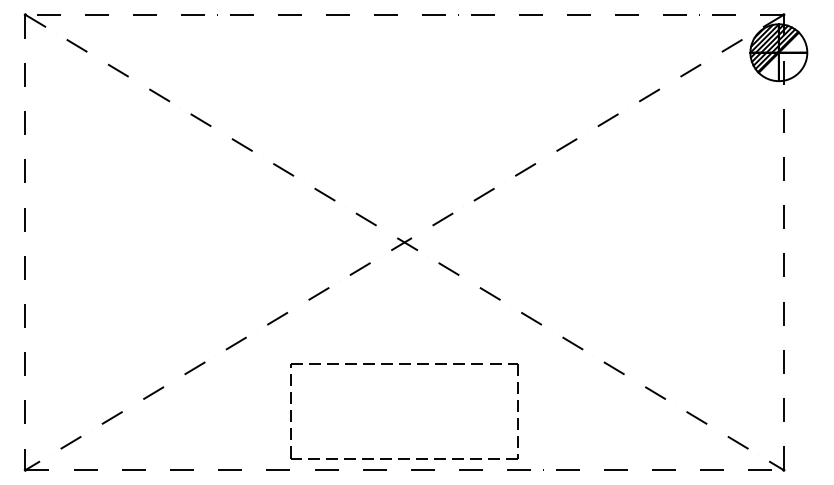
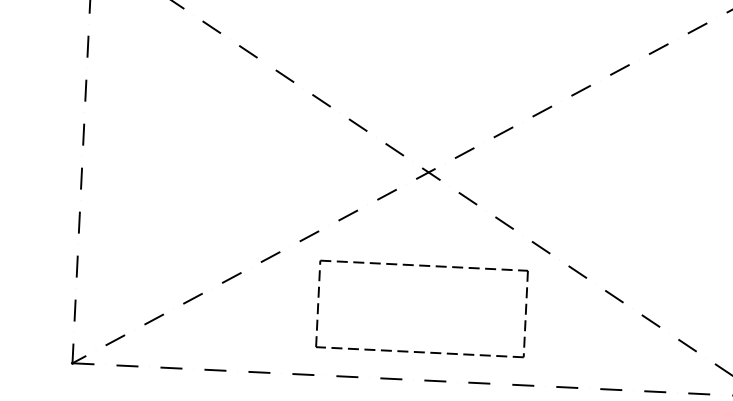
part: (404, 364) -> (424, 266), moved

